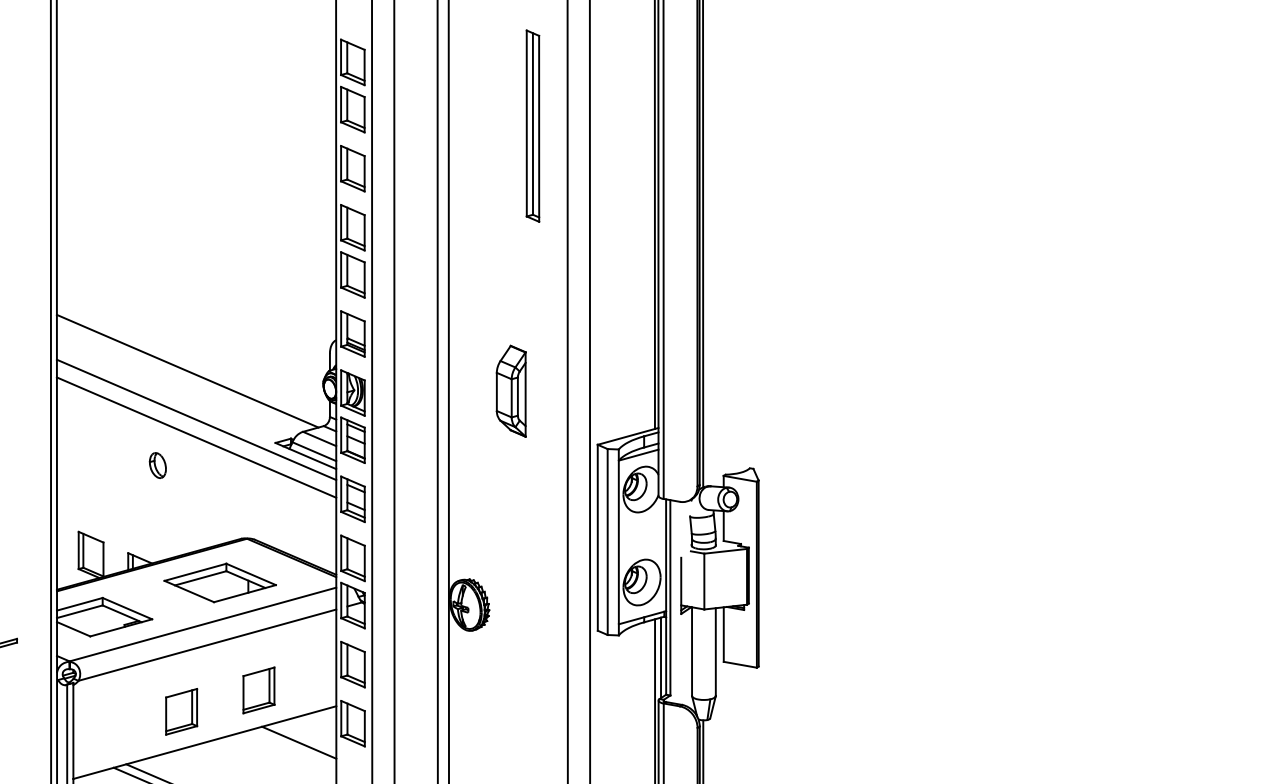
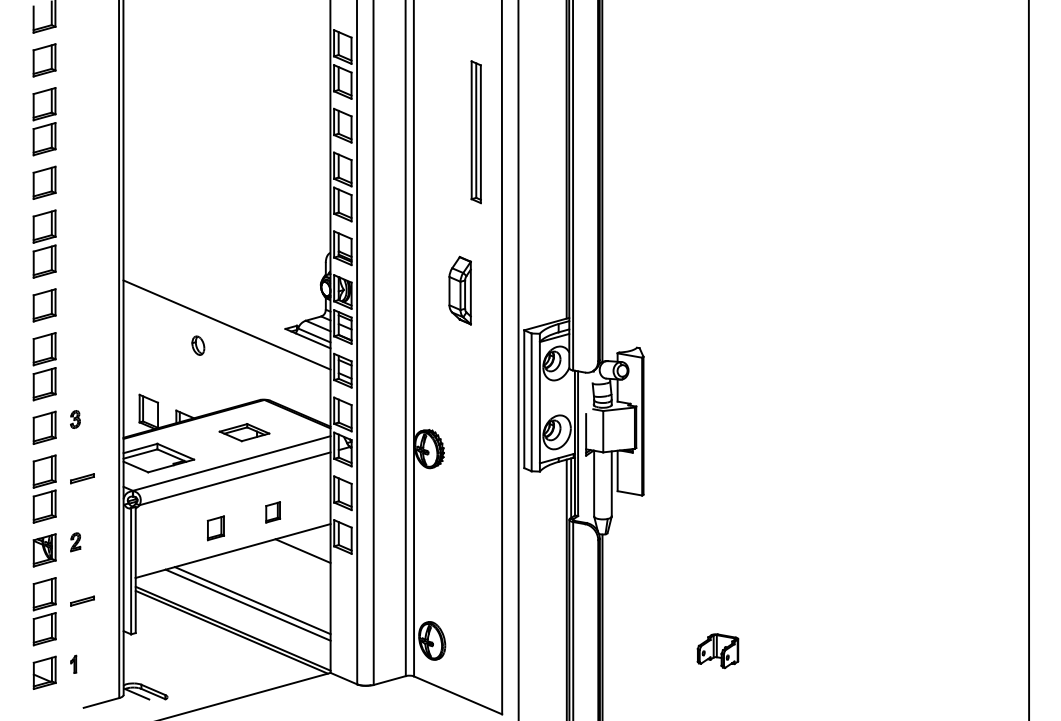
part: (531, 126) -> (475, 132), moved
line: (187, 370) -> (220, 275), removed
line: (195, 419) -> (226, 311), removed
part: (220, 582) -> (244, 432), size x0.6
part: (257, 690) -> (272, 512), size x0.6
part: (181, 712) -> (215, 528), size x0.7

